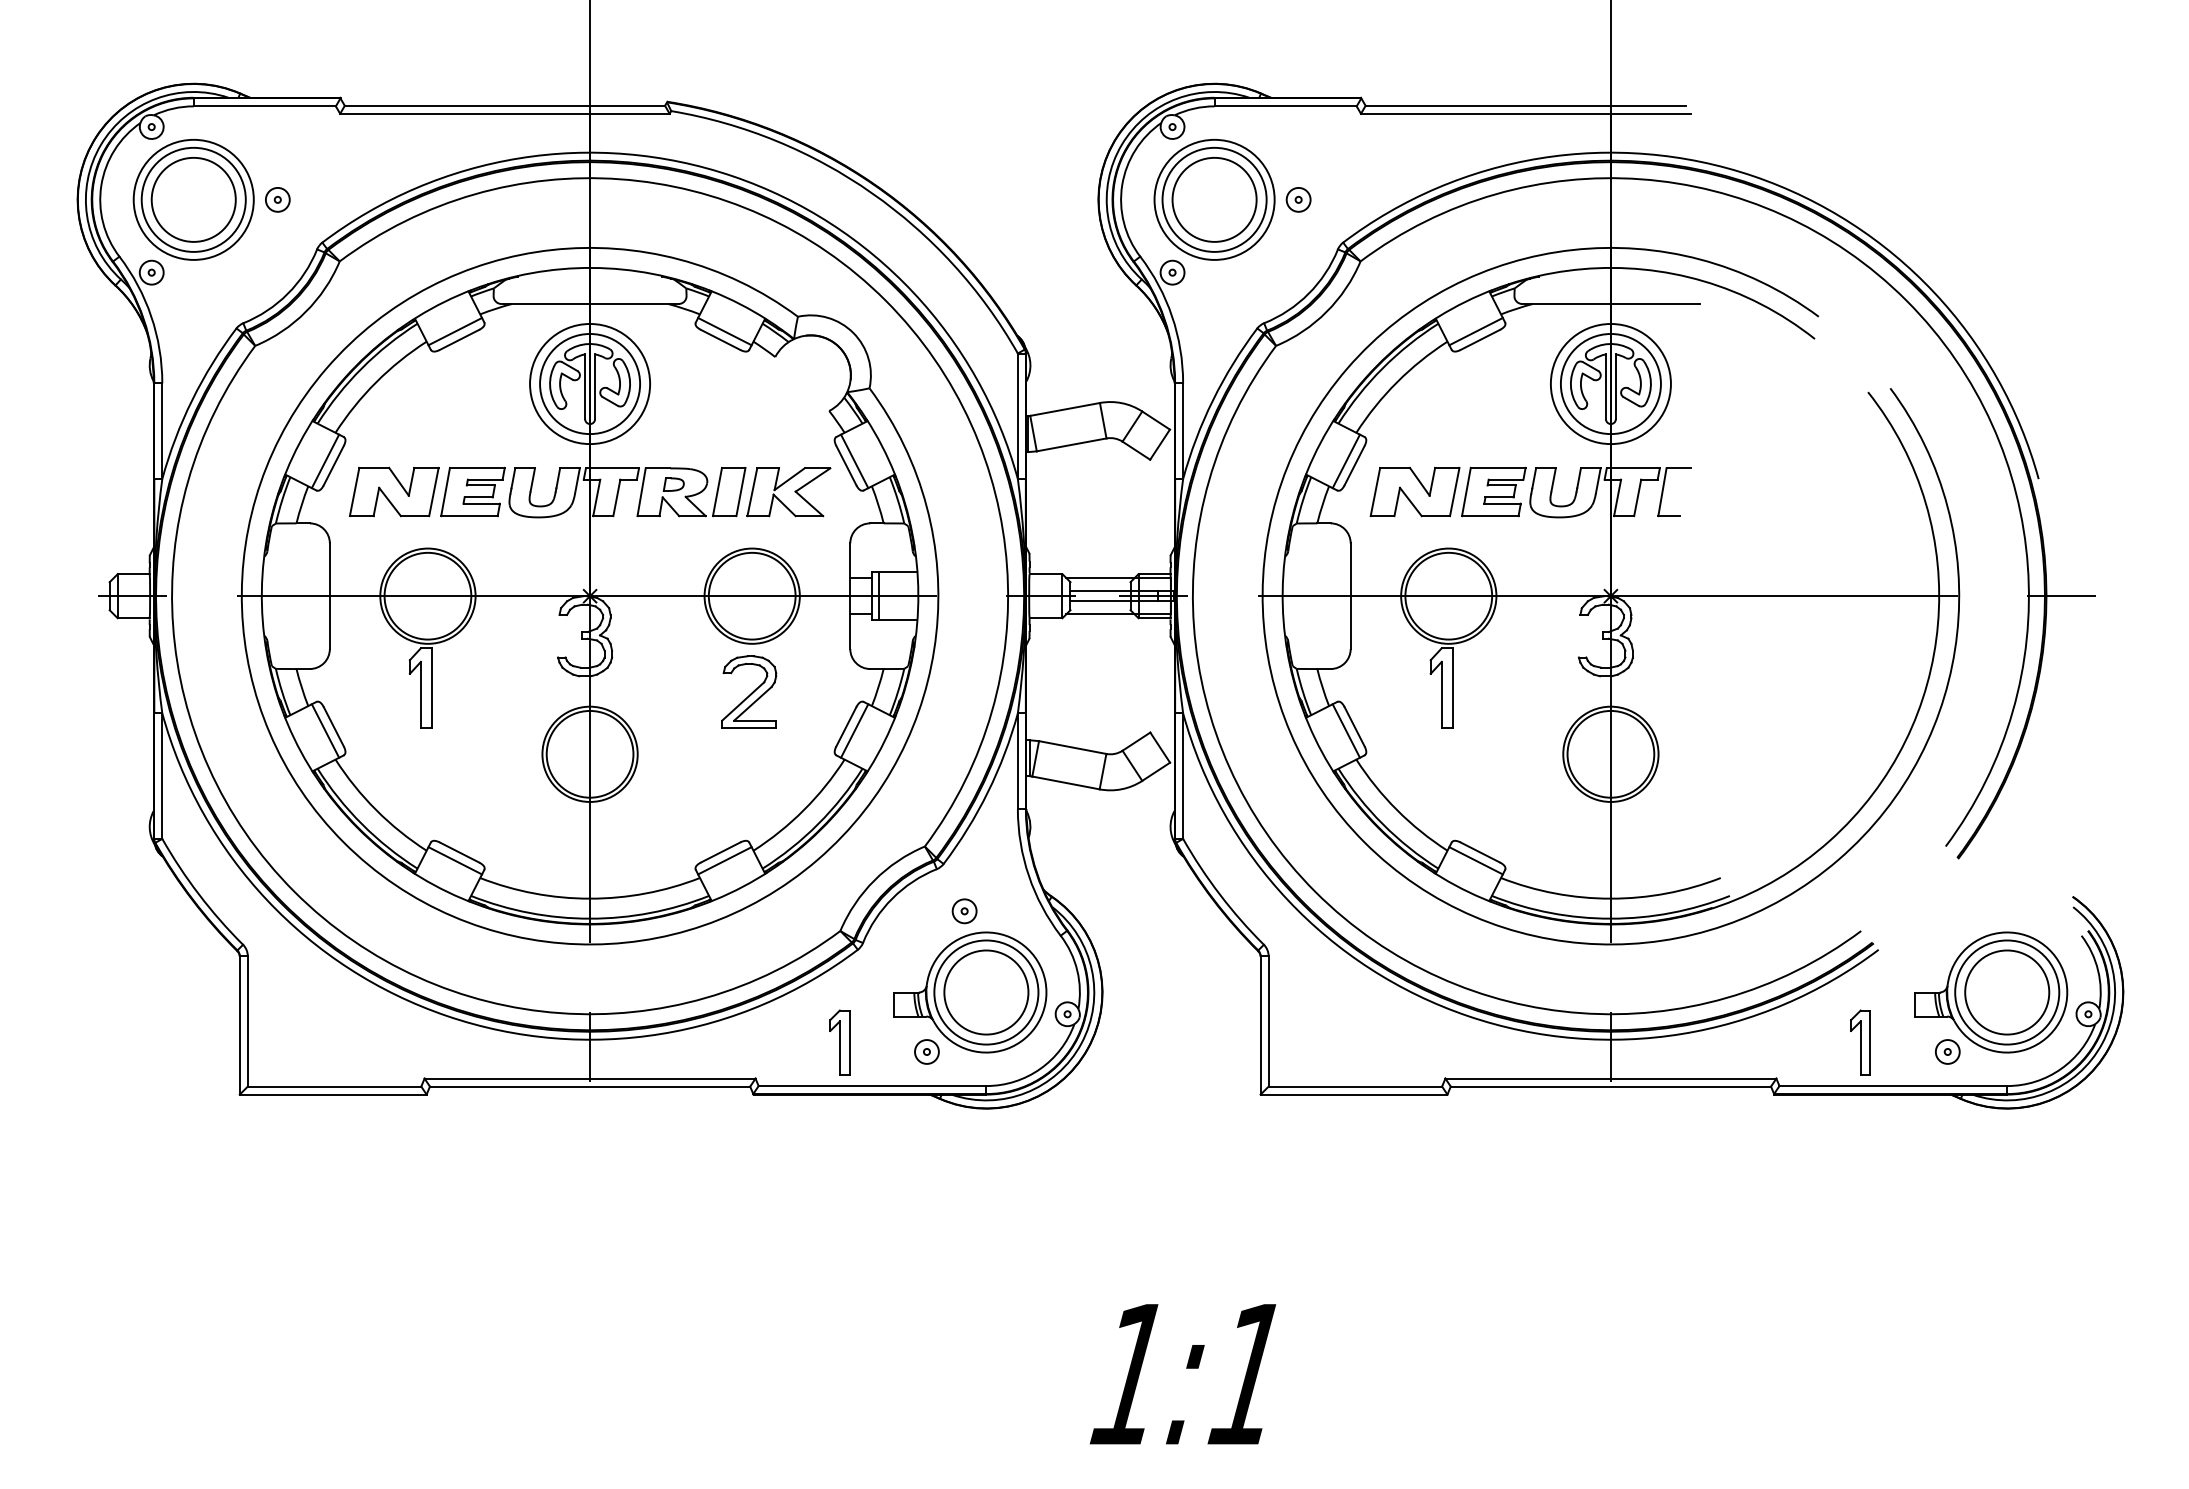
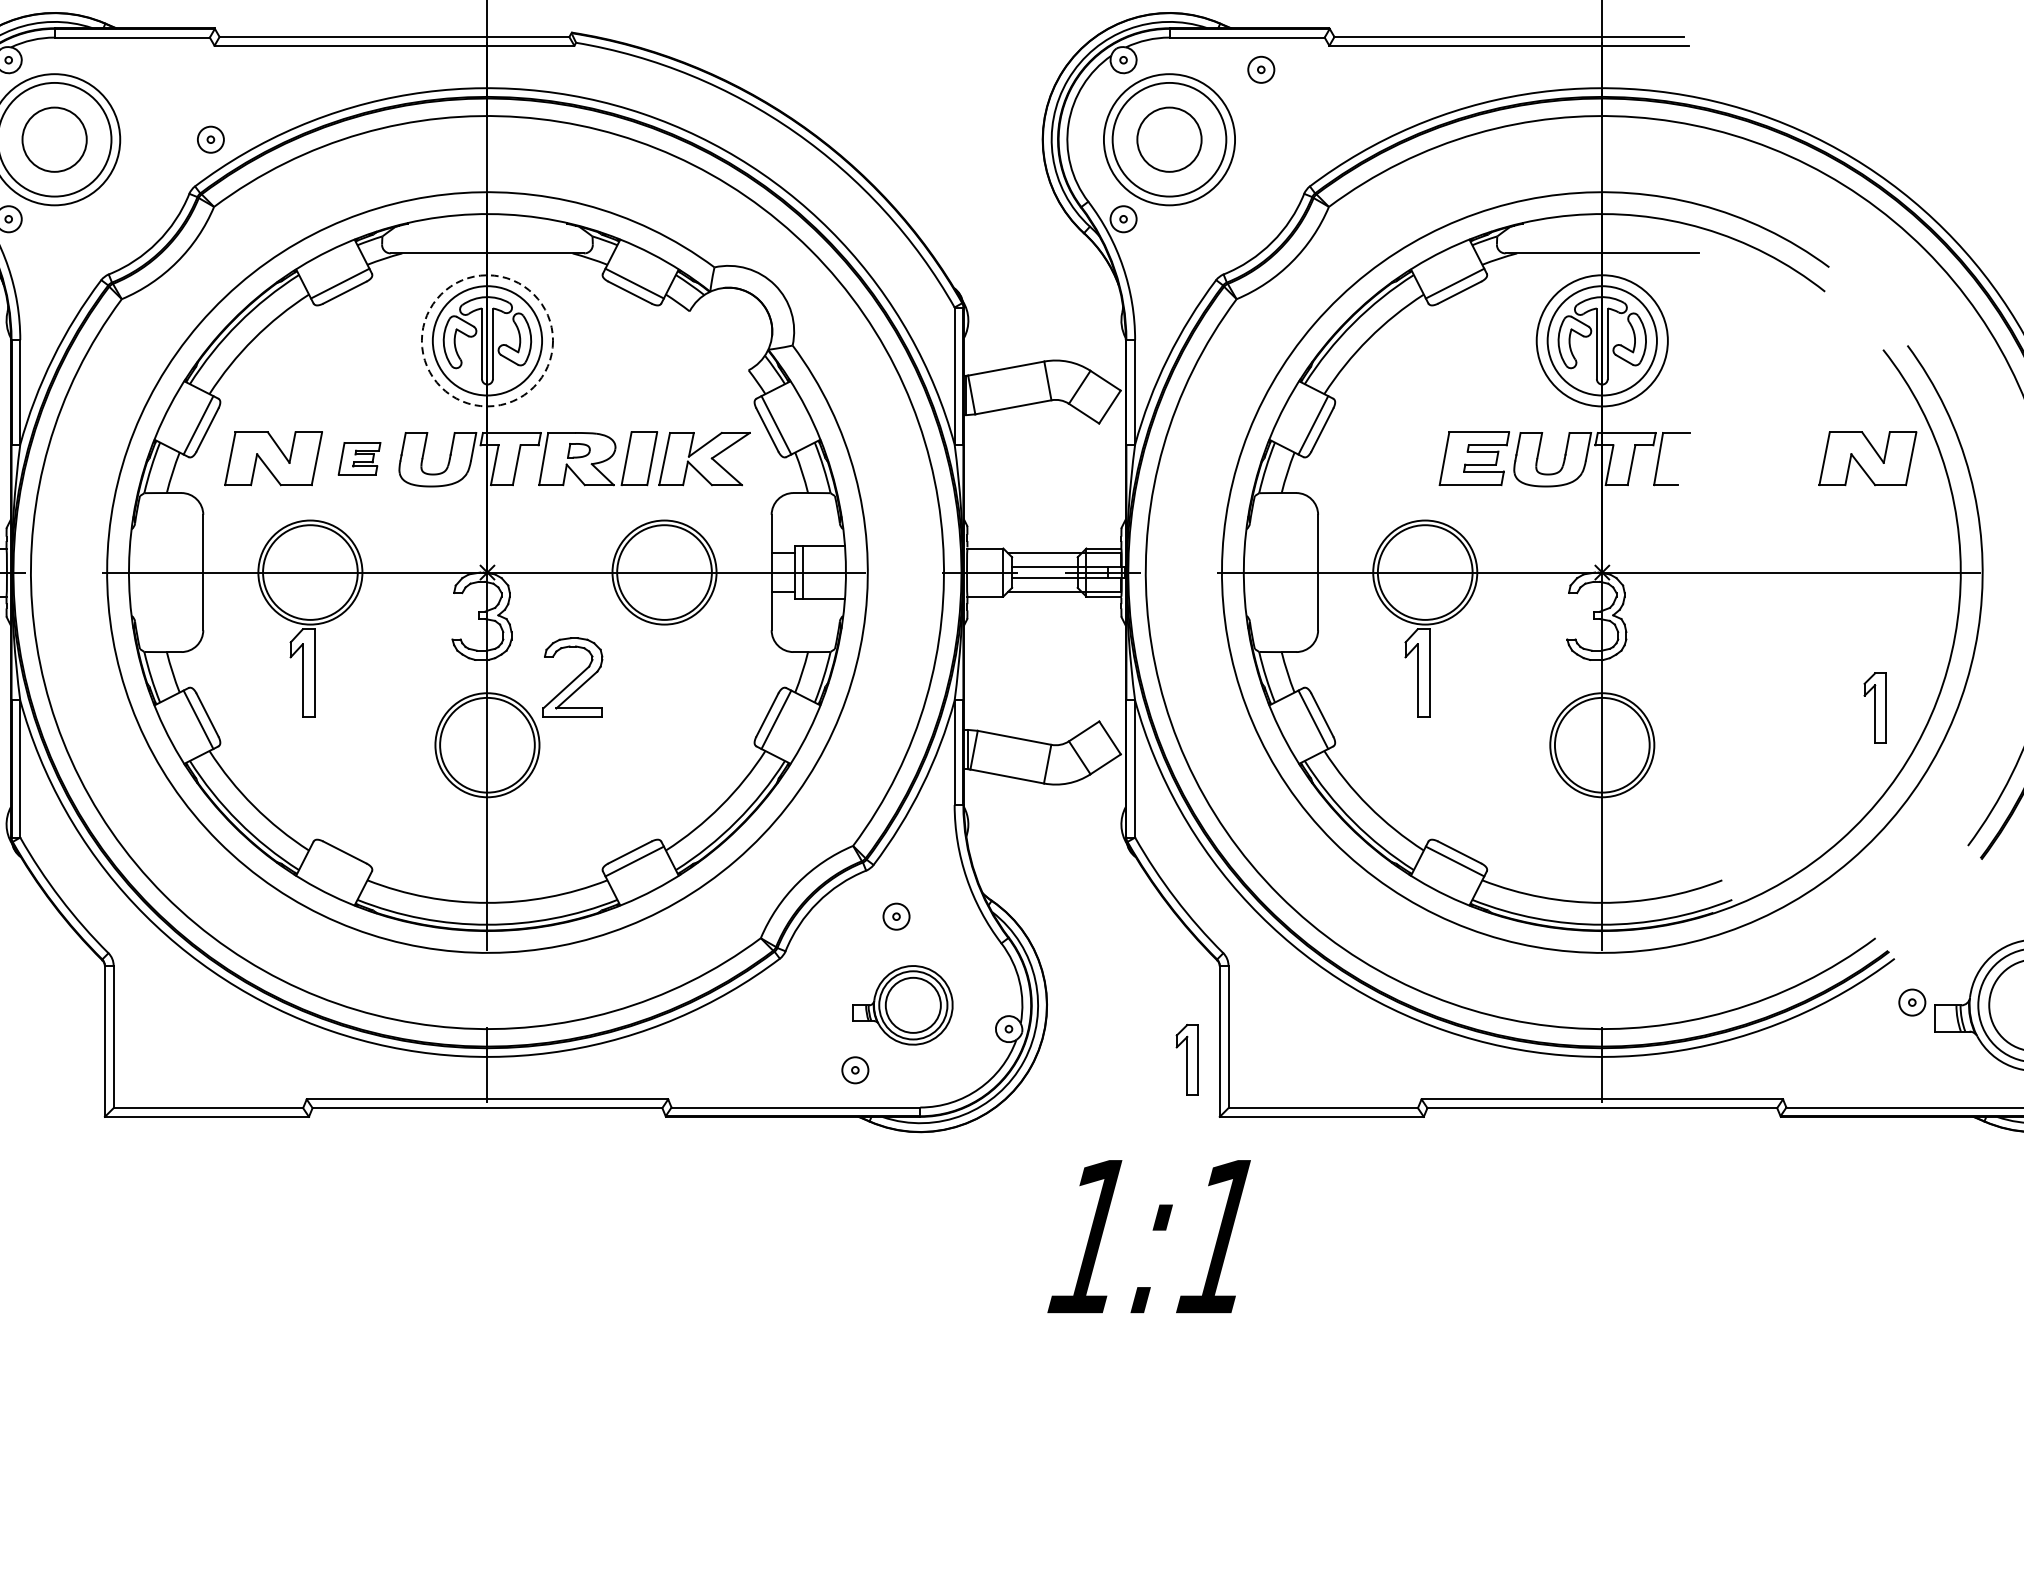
circle: (193, 199) -> (54, 139), size x0.7
part: (277, 199) -> (210, 139), moved
circle: (1214, 199) -> (1169, 139), size x0.7
part: (1298, 199) -> (1261, 69), moved
circle: (590, 383) -> (487, 340), solid -> dashed
part: (472, 491) -> (359, 458), size x0.6
part: (1414, 491) -> (1867, 458), moved
part: (749, 691) -> (573, 676), moved
line: (455, 860) -> (340, 861), removed
part: (970, 992) -> (902, 1005), size x0.6
part: (839, 1042) -> (1186, 1059), moved
part: (1860, 1042) -> (1874, 708), moved
part: (1947, 1051) -> (1912, 1002), moved
text: (1183, 1374) -> (1149, 1236), moved

